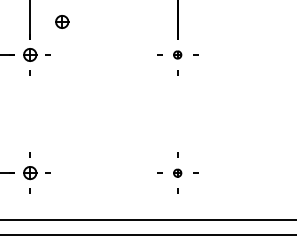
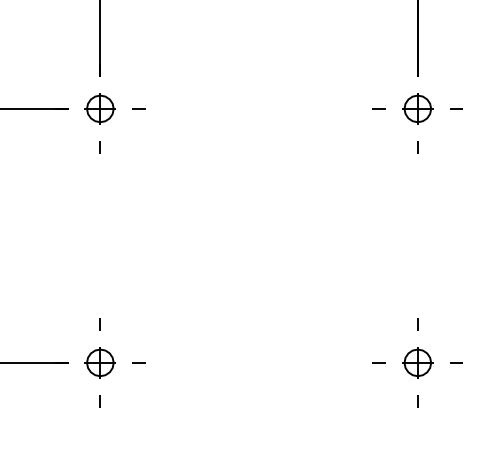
part: (62, 21) -> (169, 36), removed
part: (177, 54) -> (417, 107), size x1.67
part: (177, 173) -> (417, 363), size x1.67

